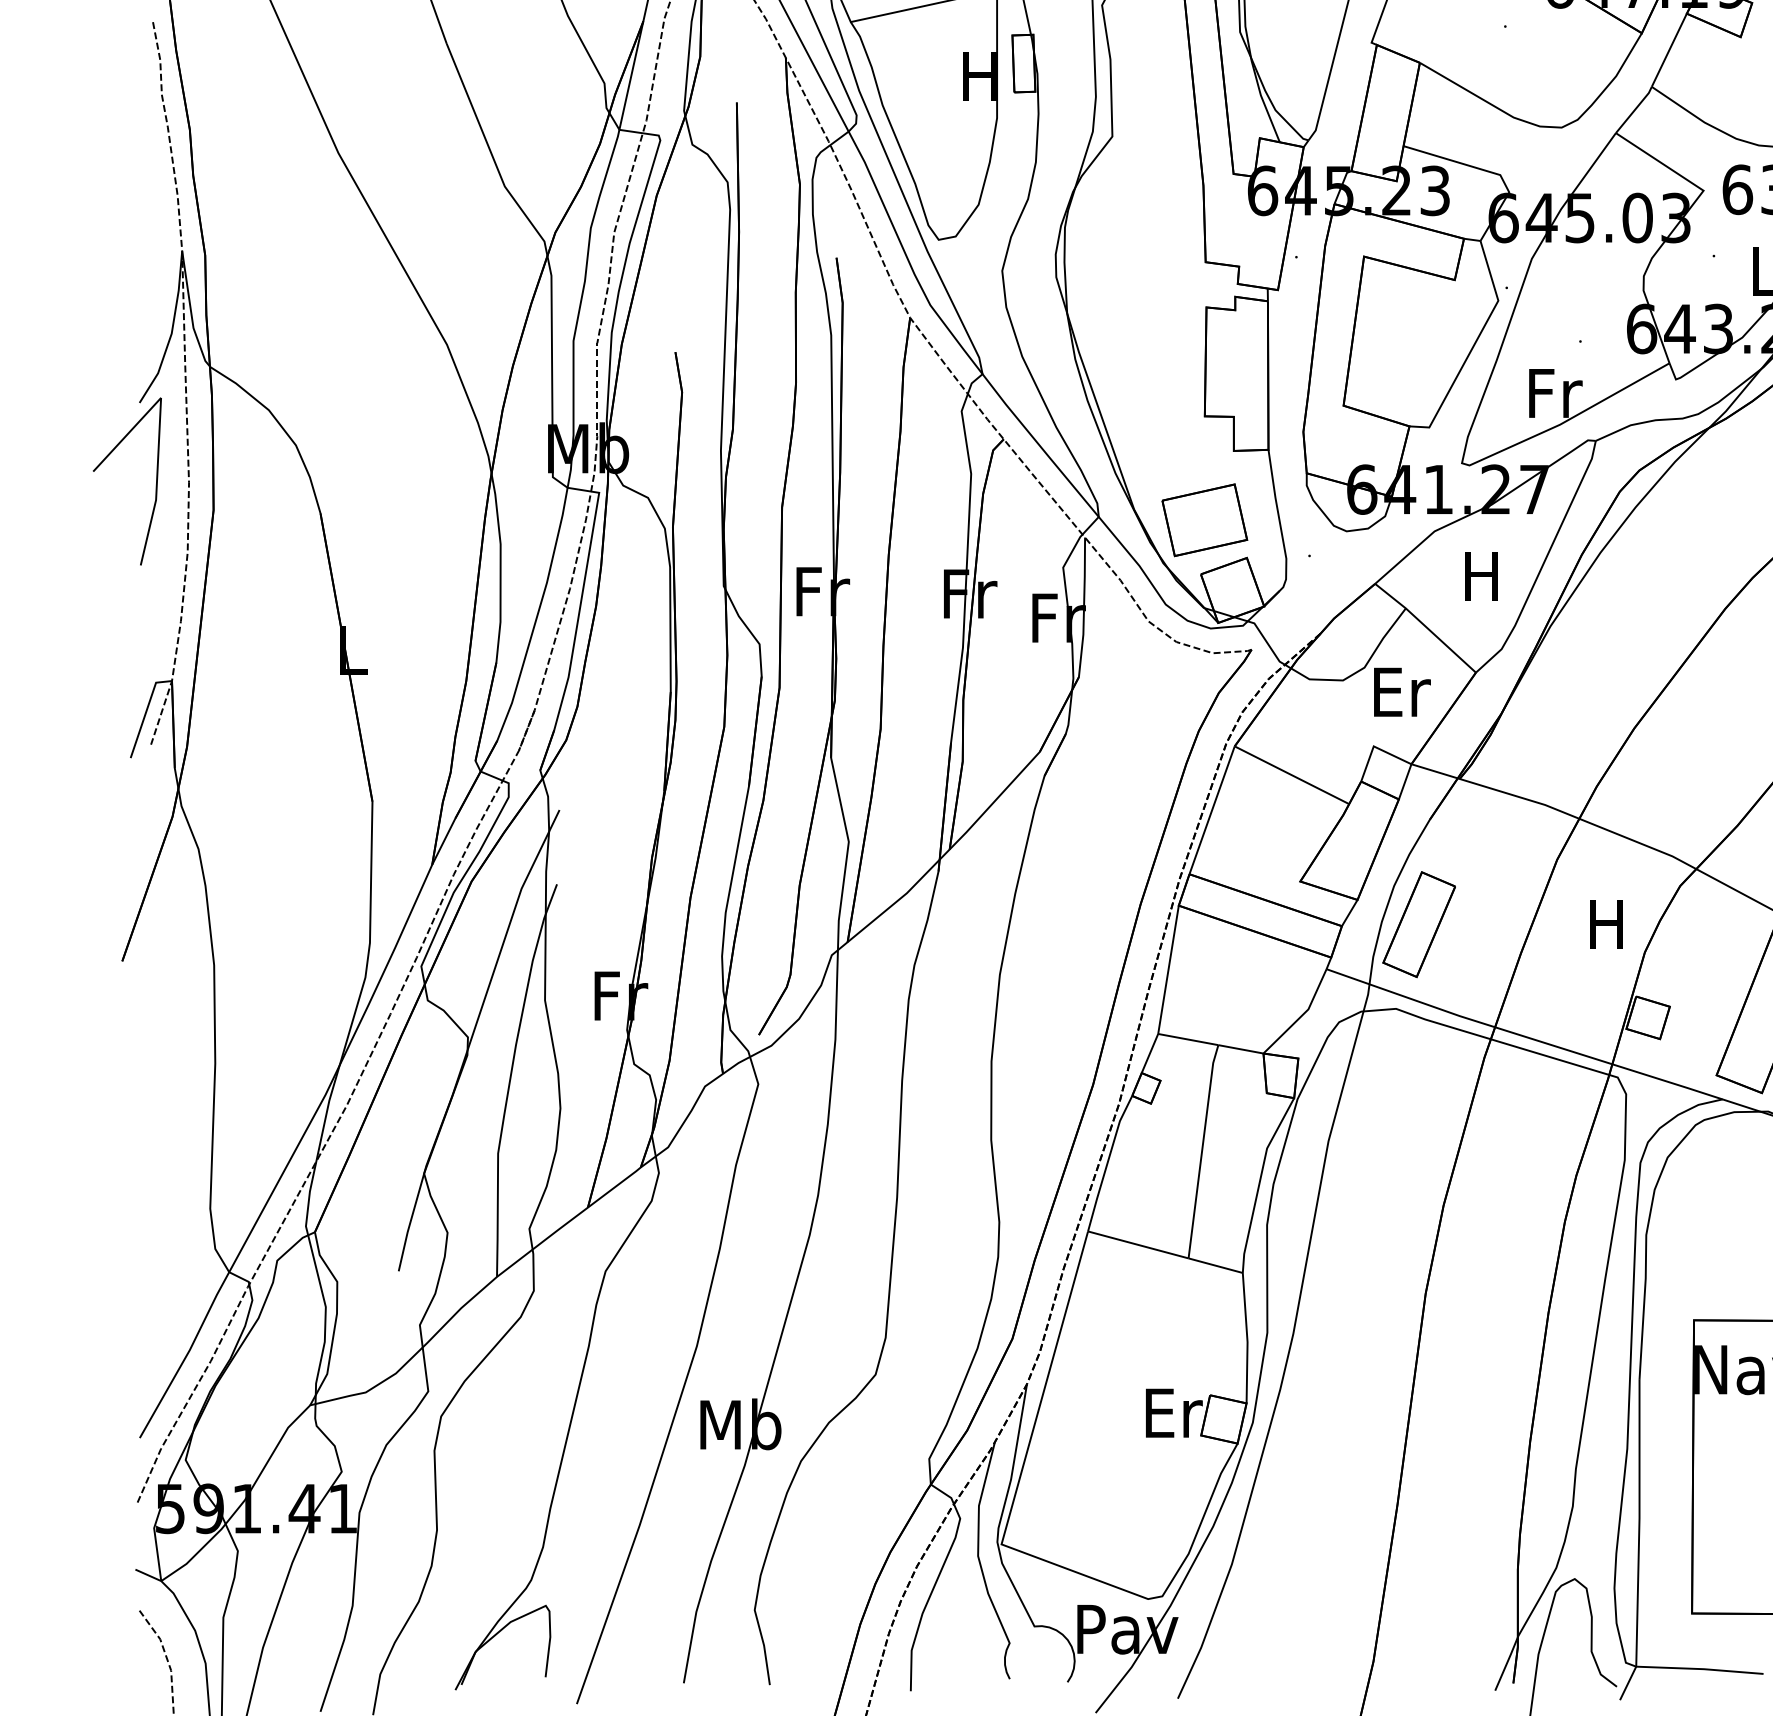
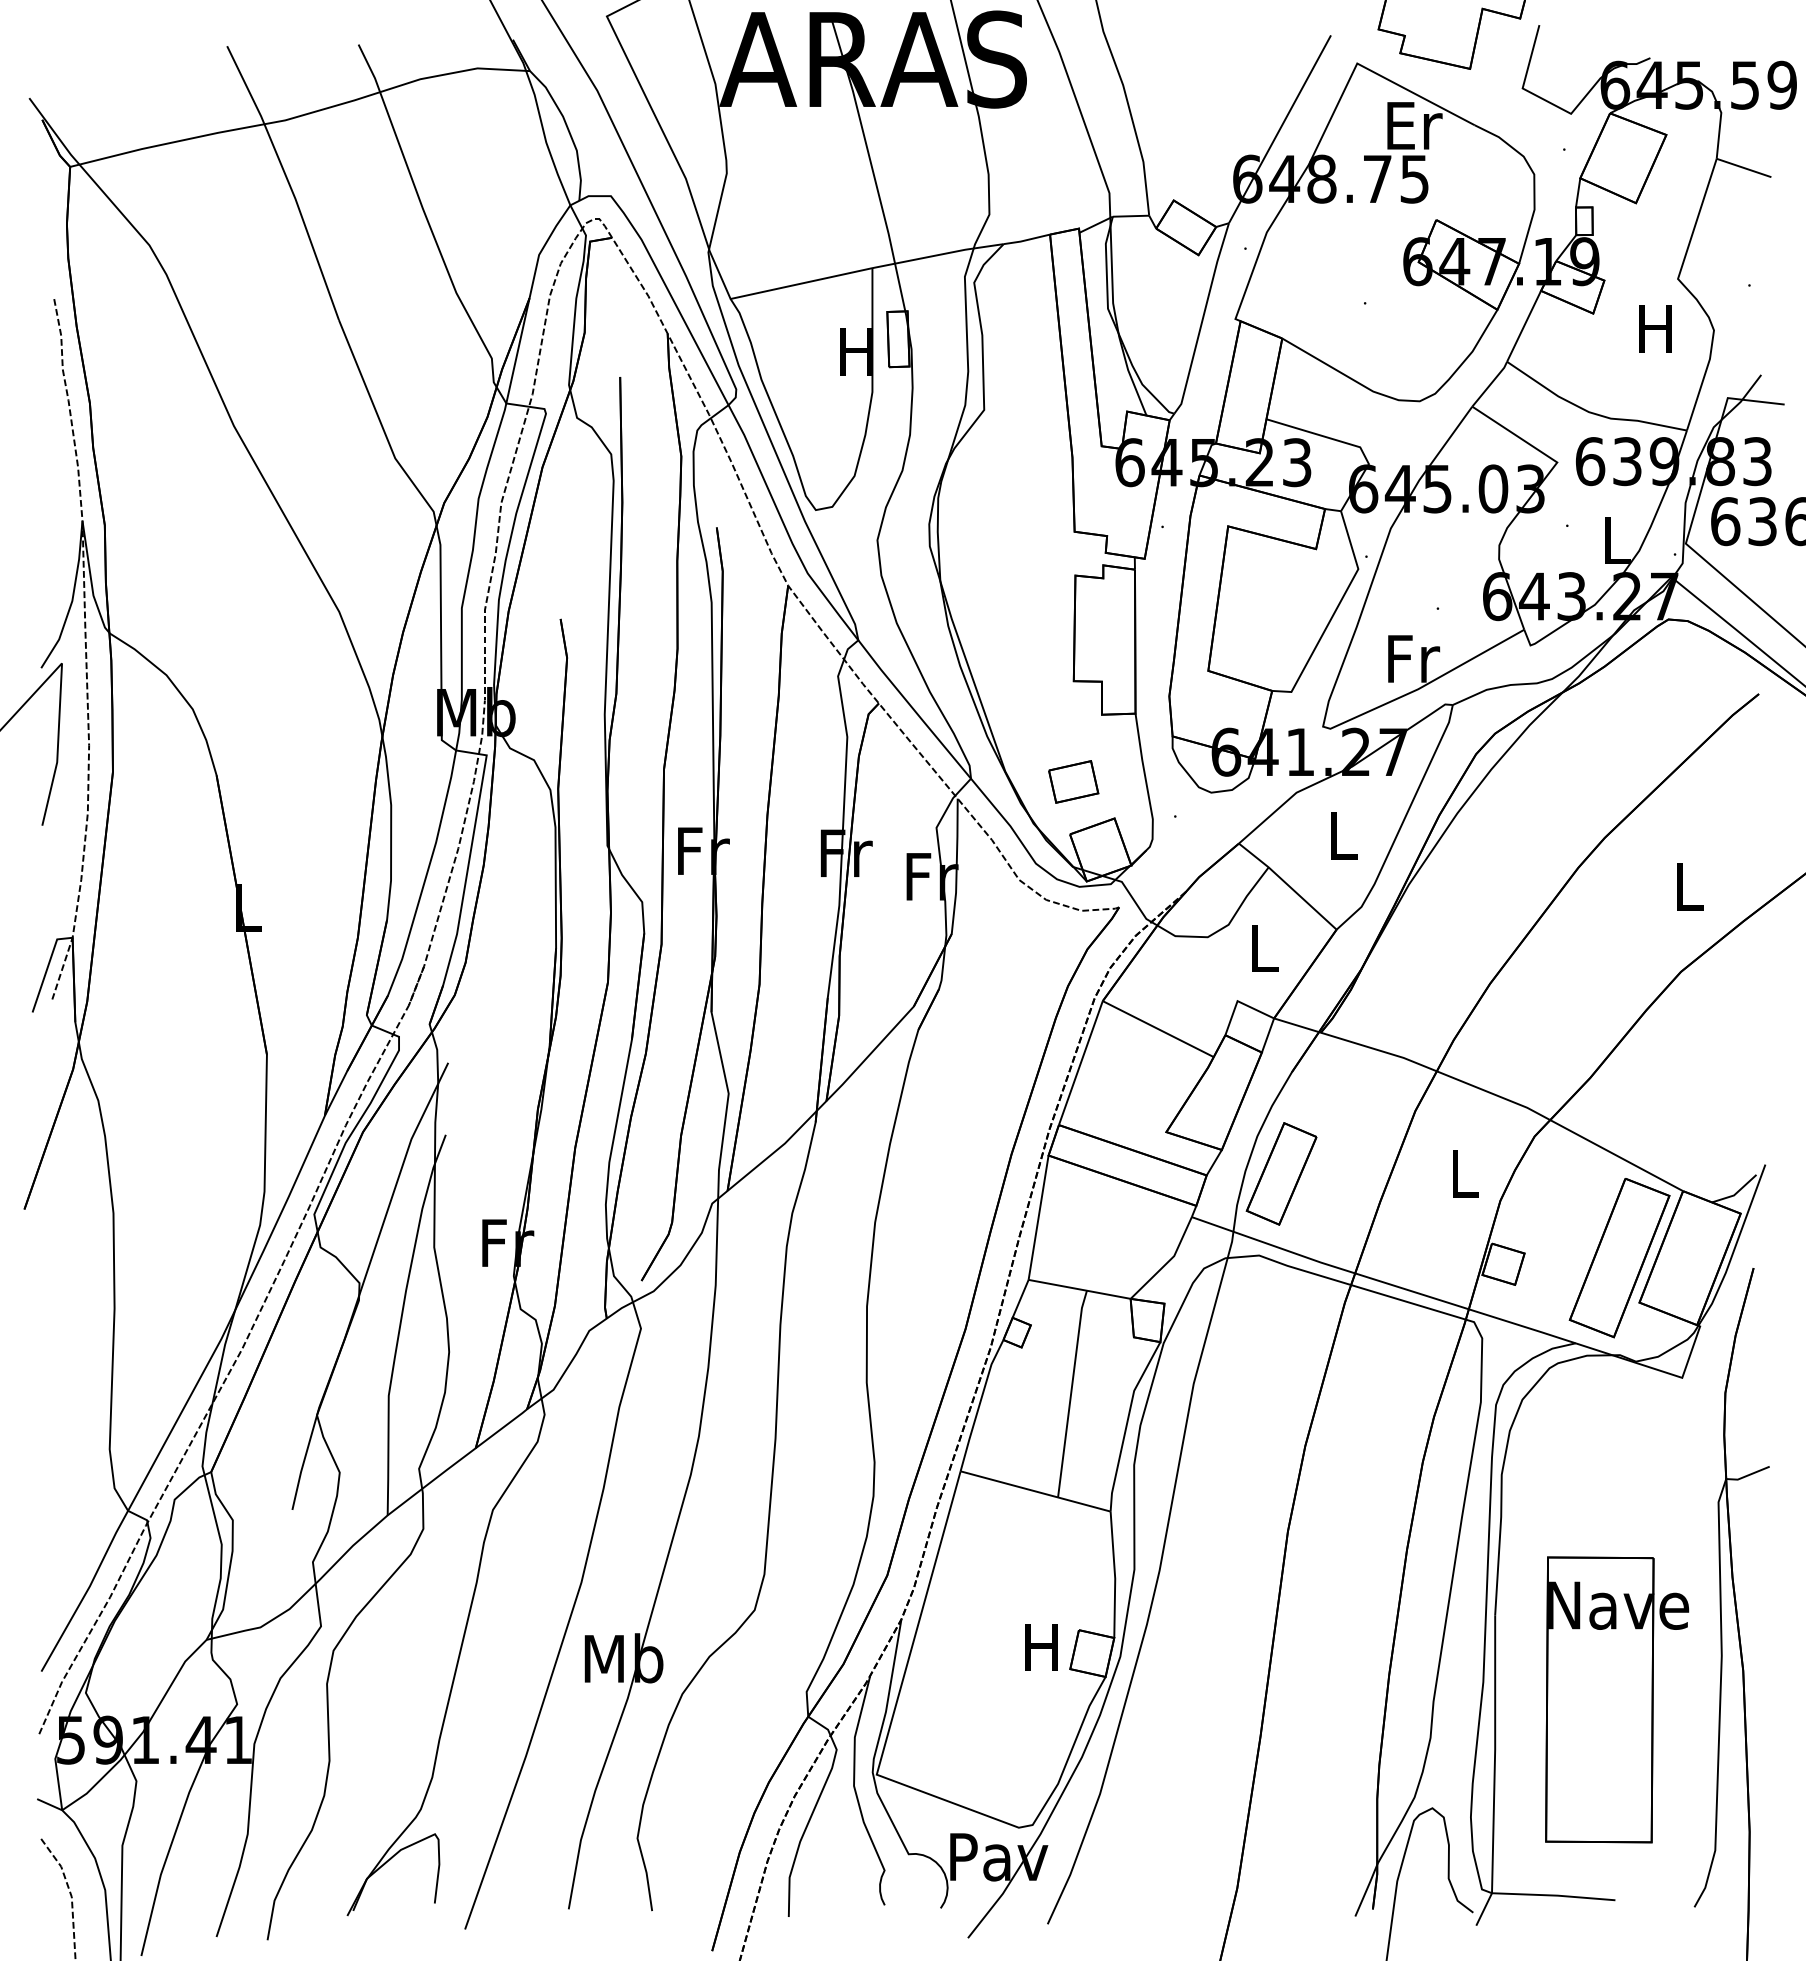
part: (1204, 519) -> (1073, 781), size x0.6
text: (1480, 575) -> (1341, 835), H -> L
text: (1401, 692) -> (1264, 948), Er -> L
text: (1605, 924) -> (1462, 1173), H -> L
text: (1173, 1413) -> (1043, 1647), Er -> H

